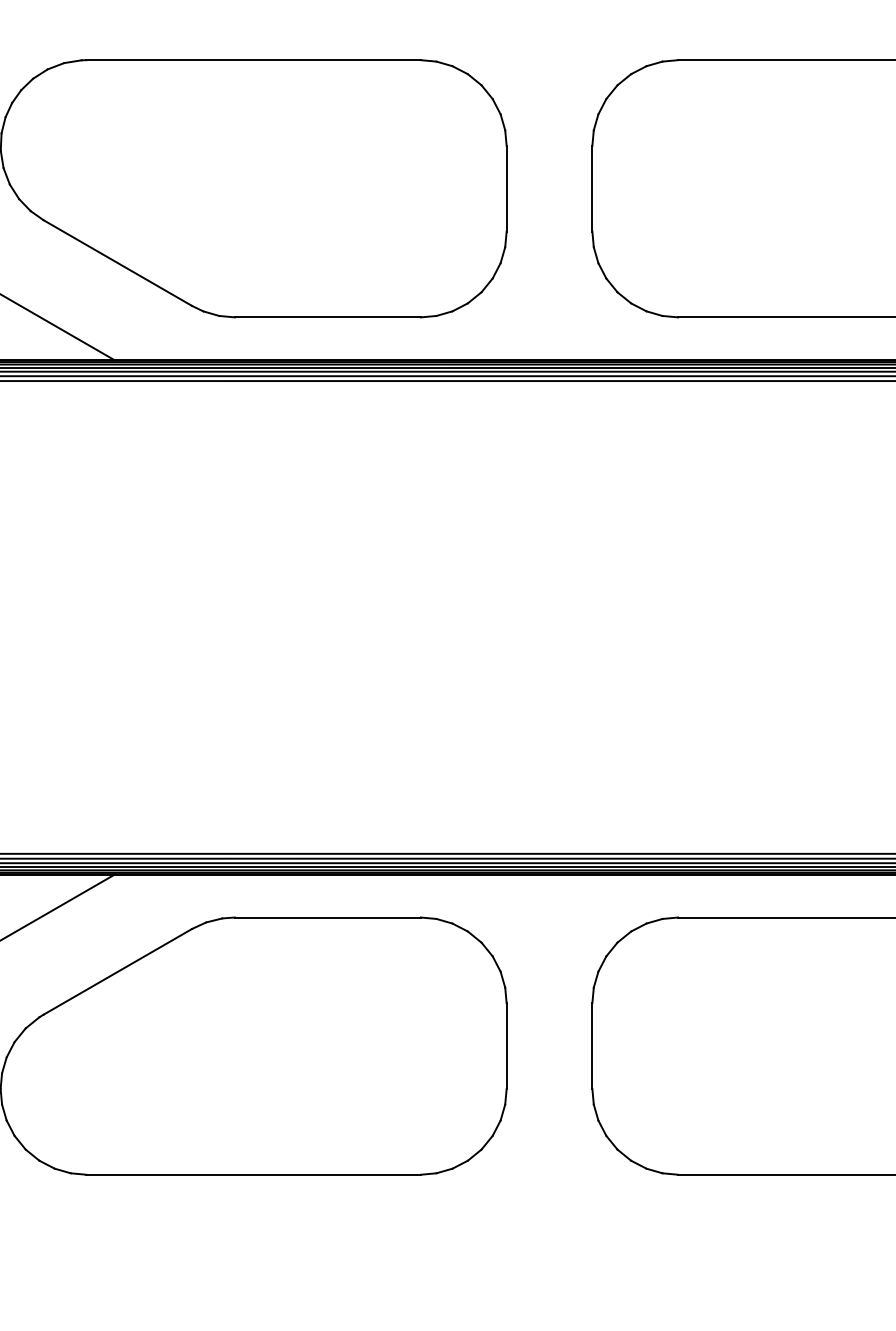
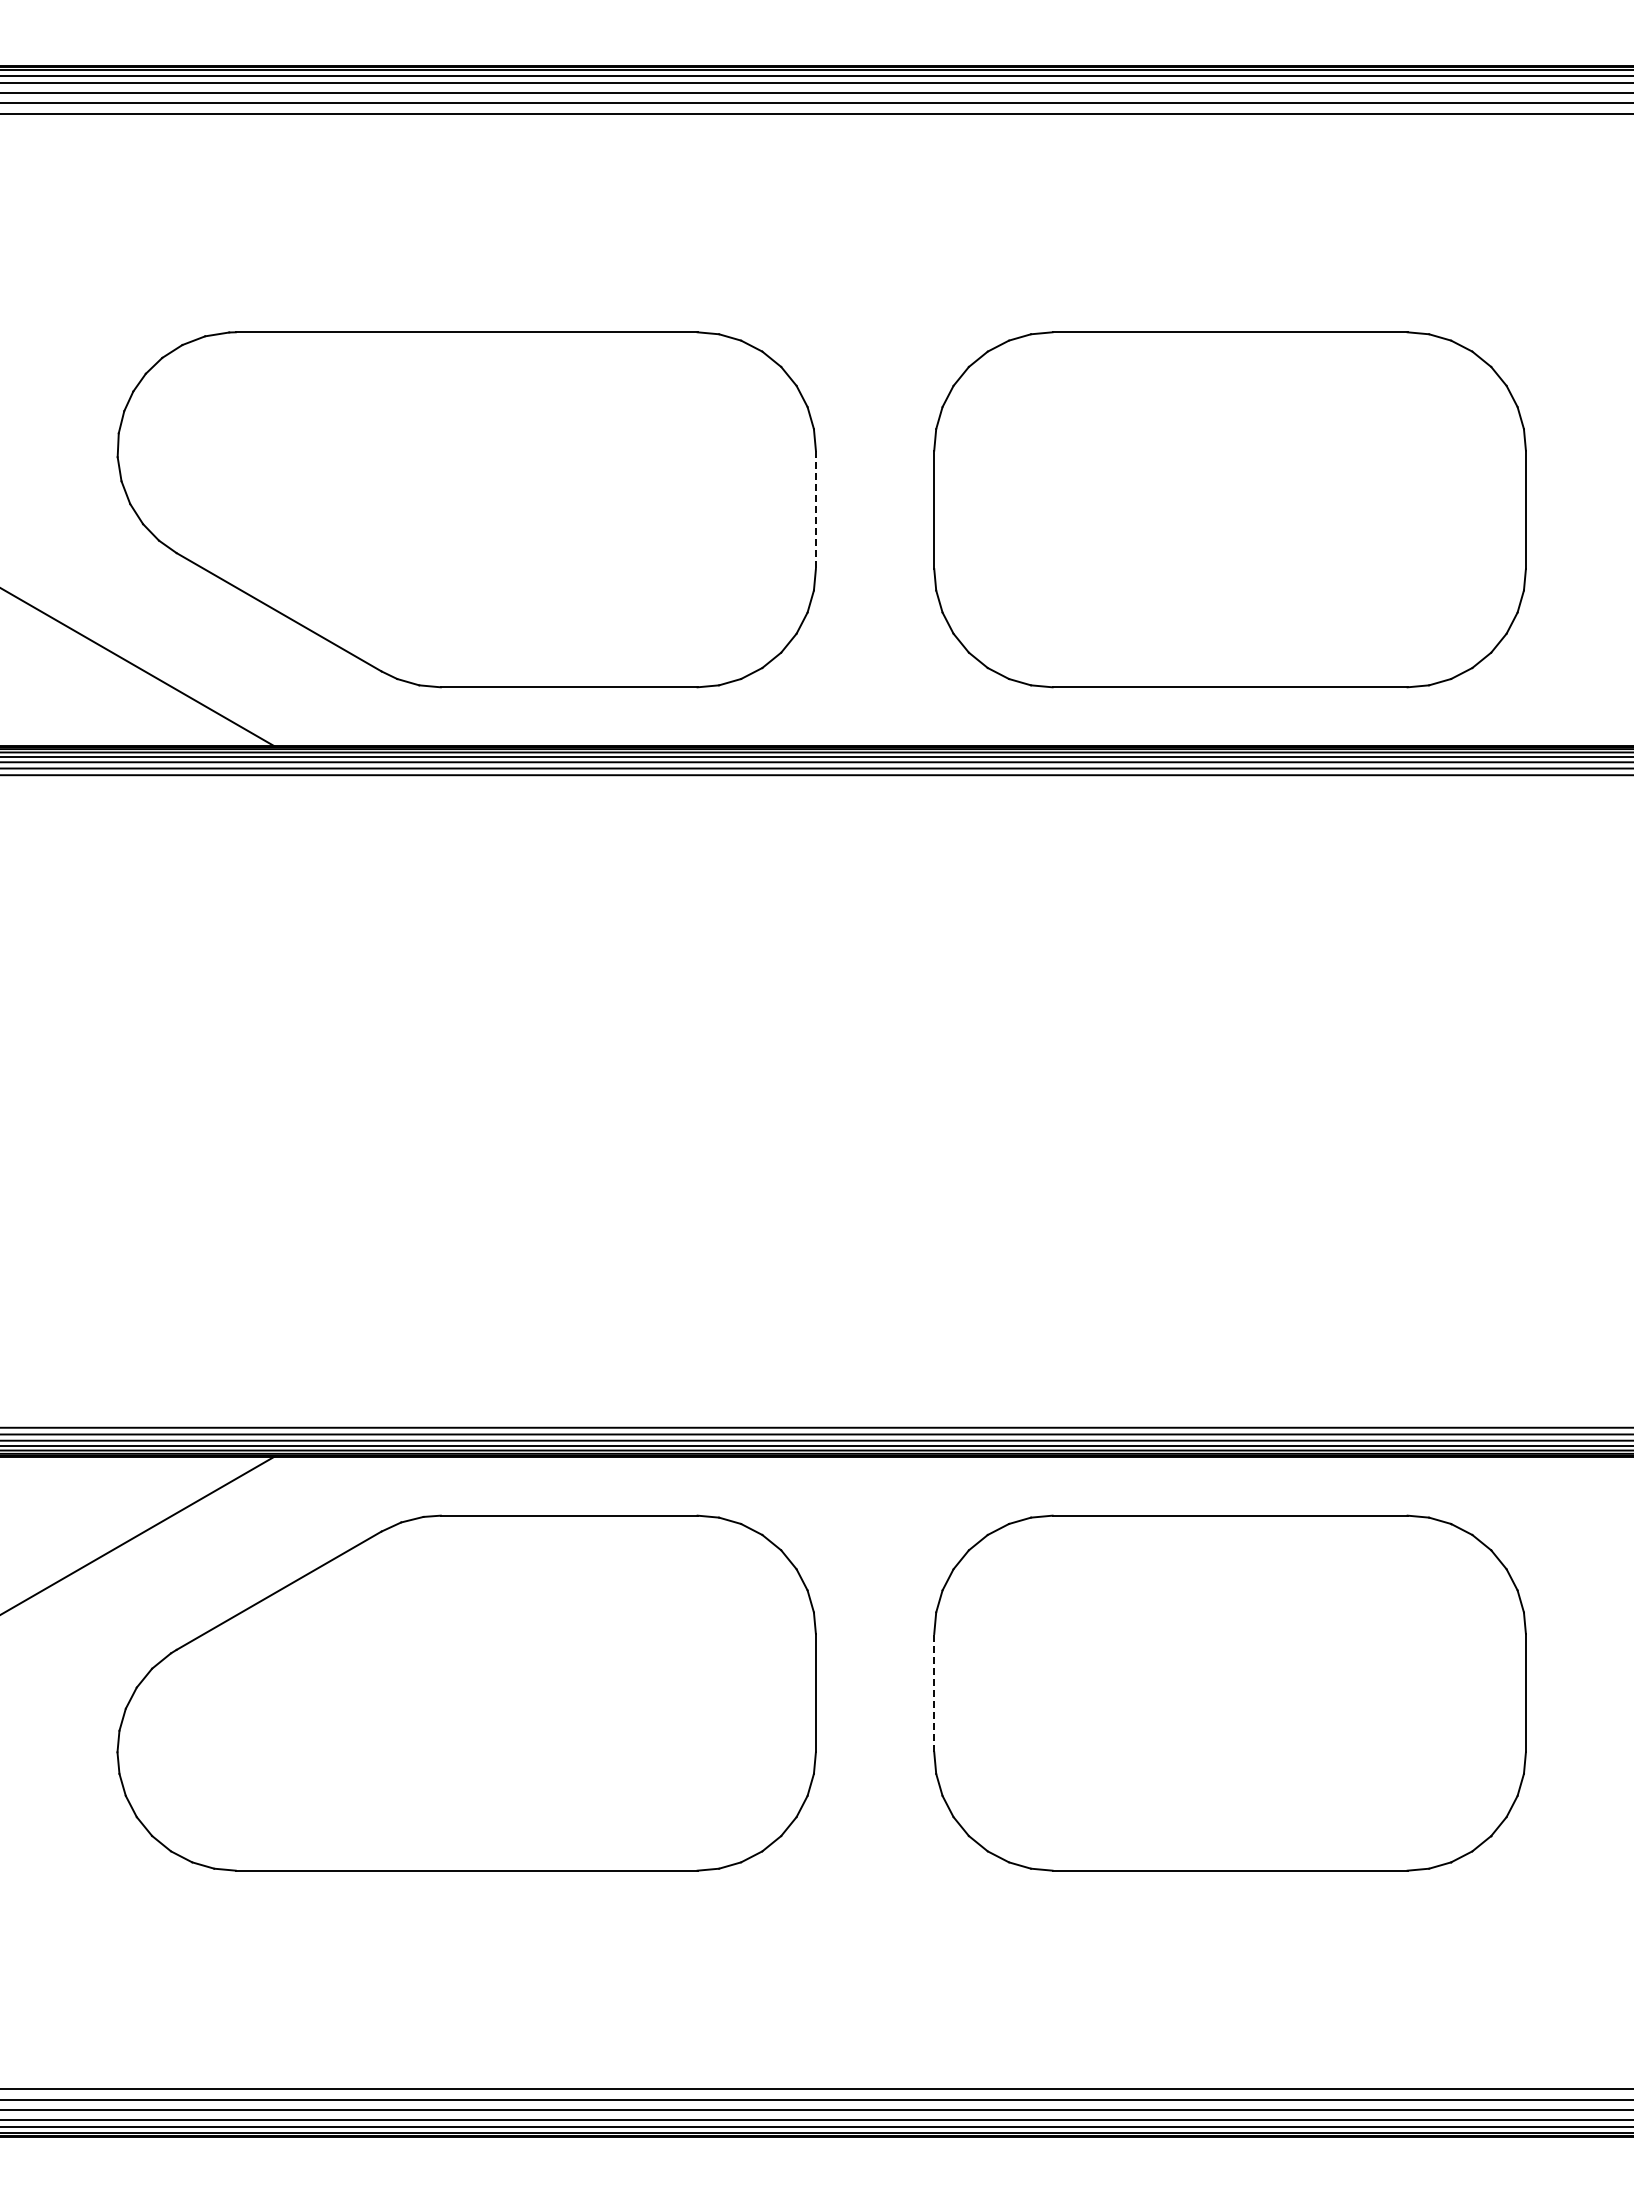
line: (506, 189) -> (815, 510), solid -> dashed
line: (592, 1045) -> (934, 1692), solid -> dashed

